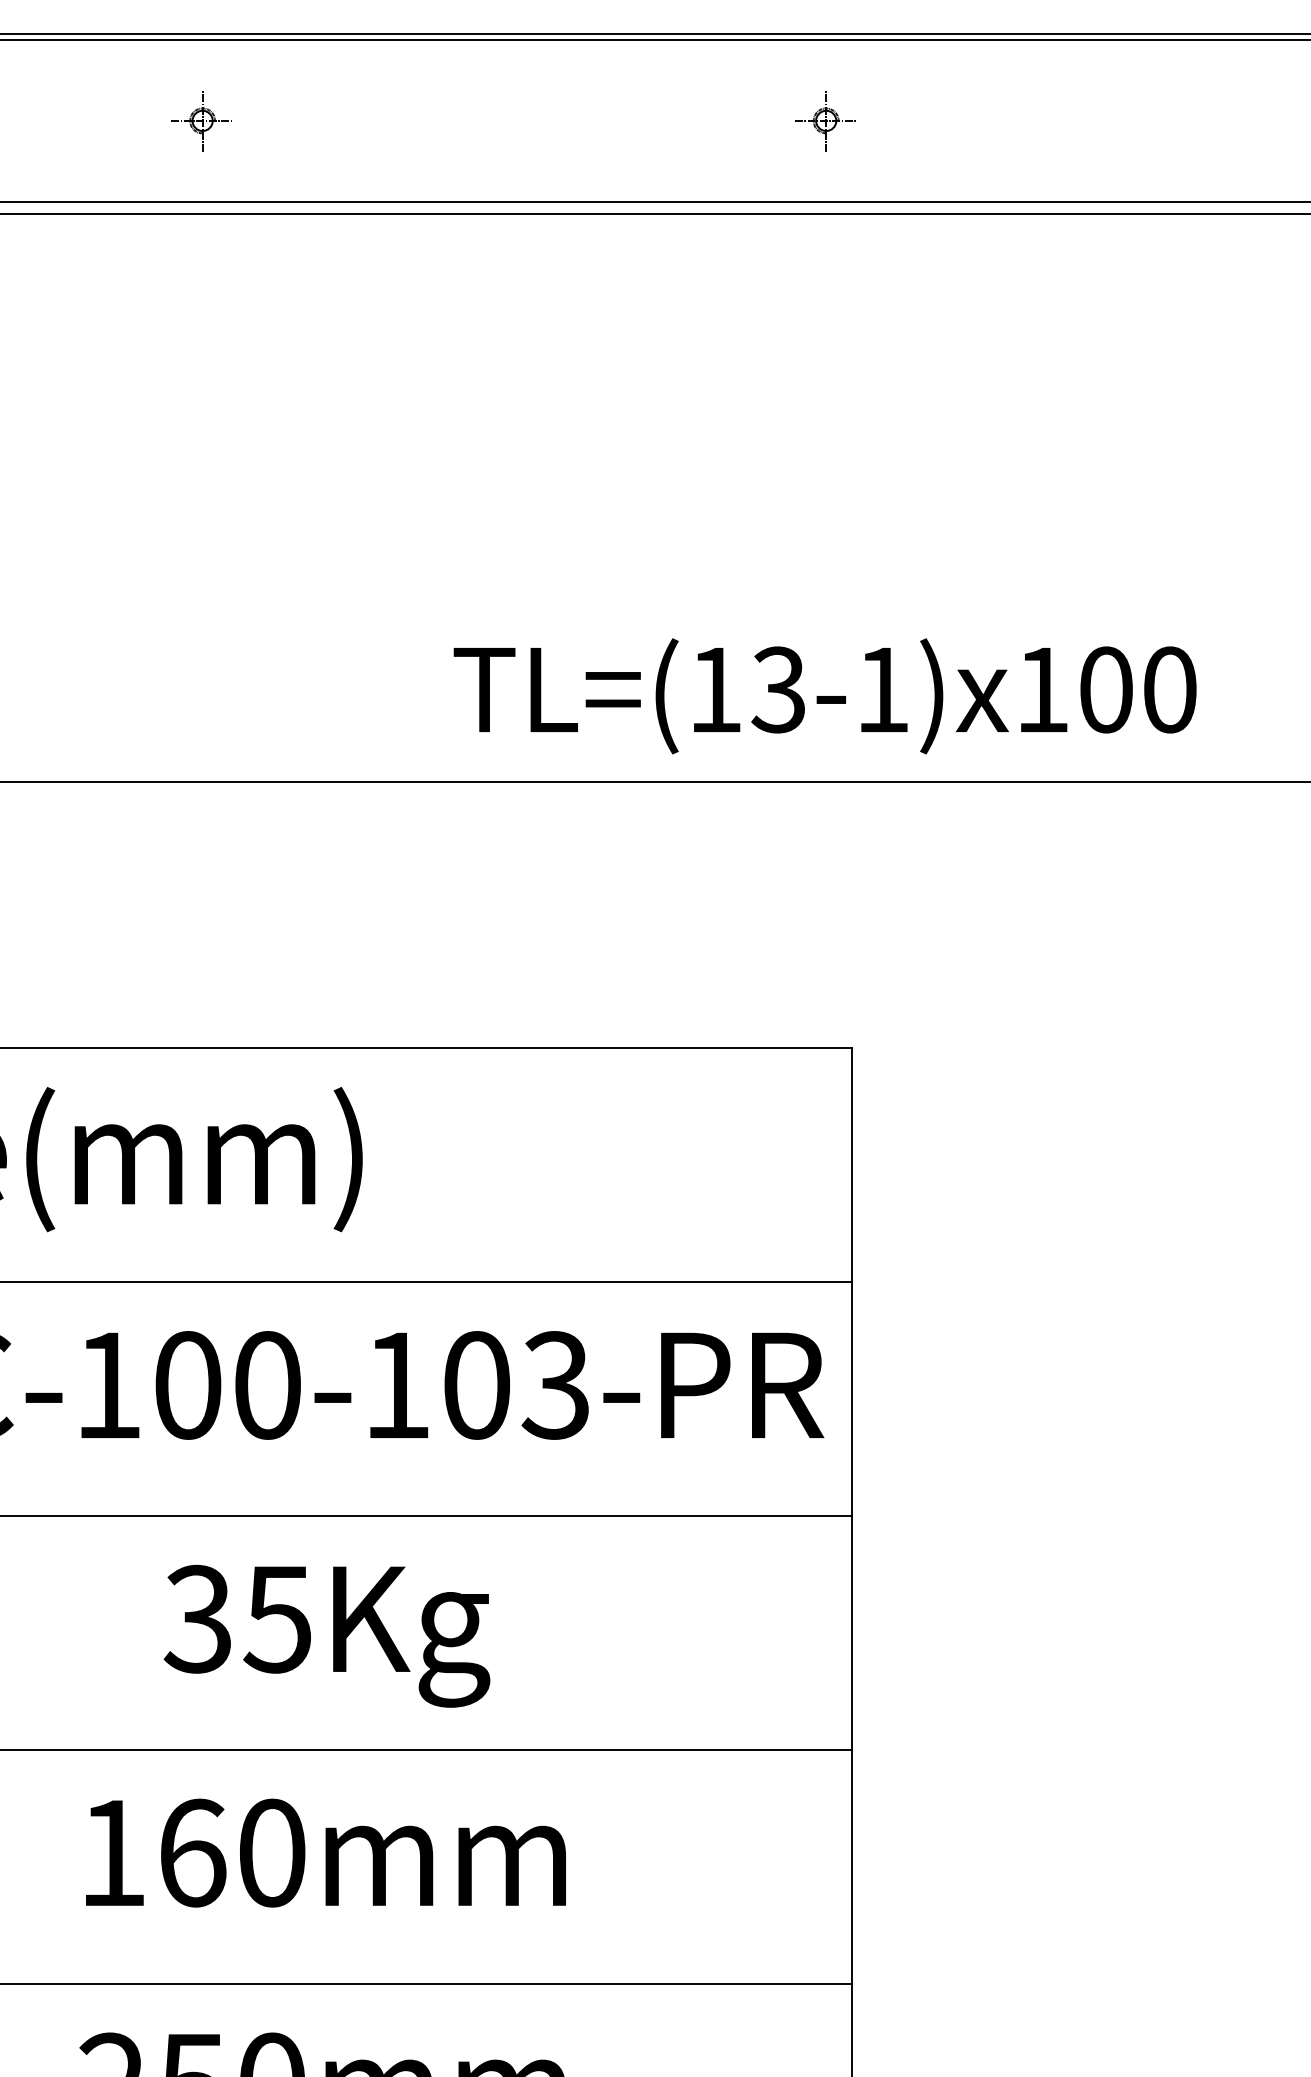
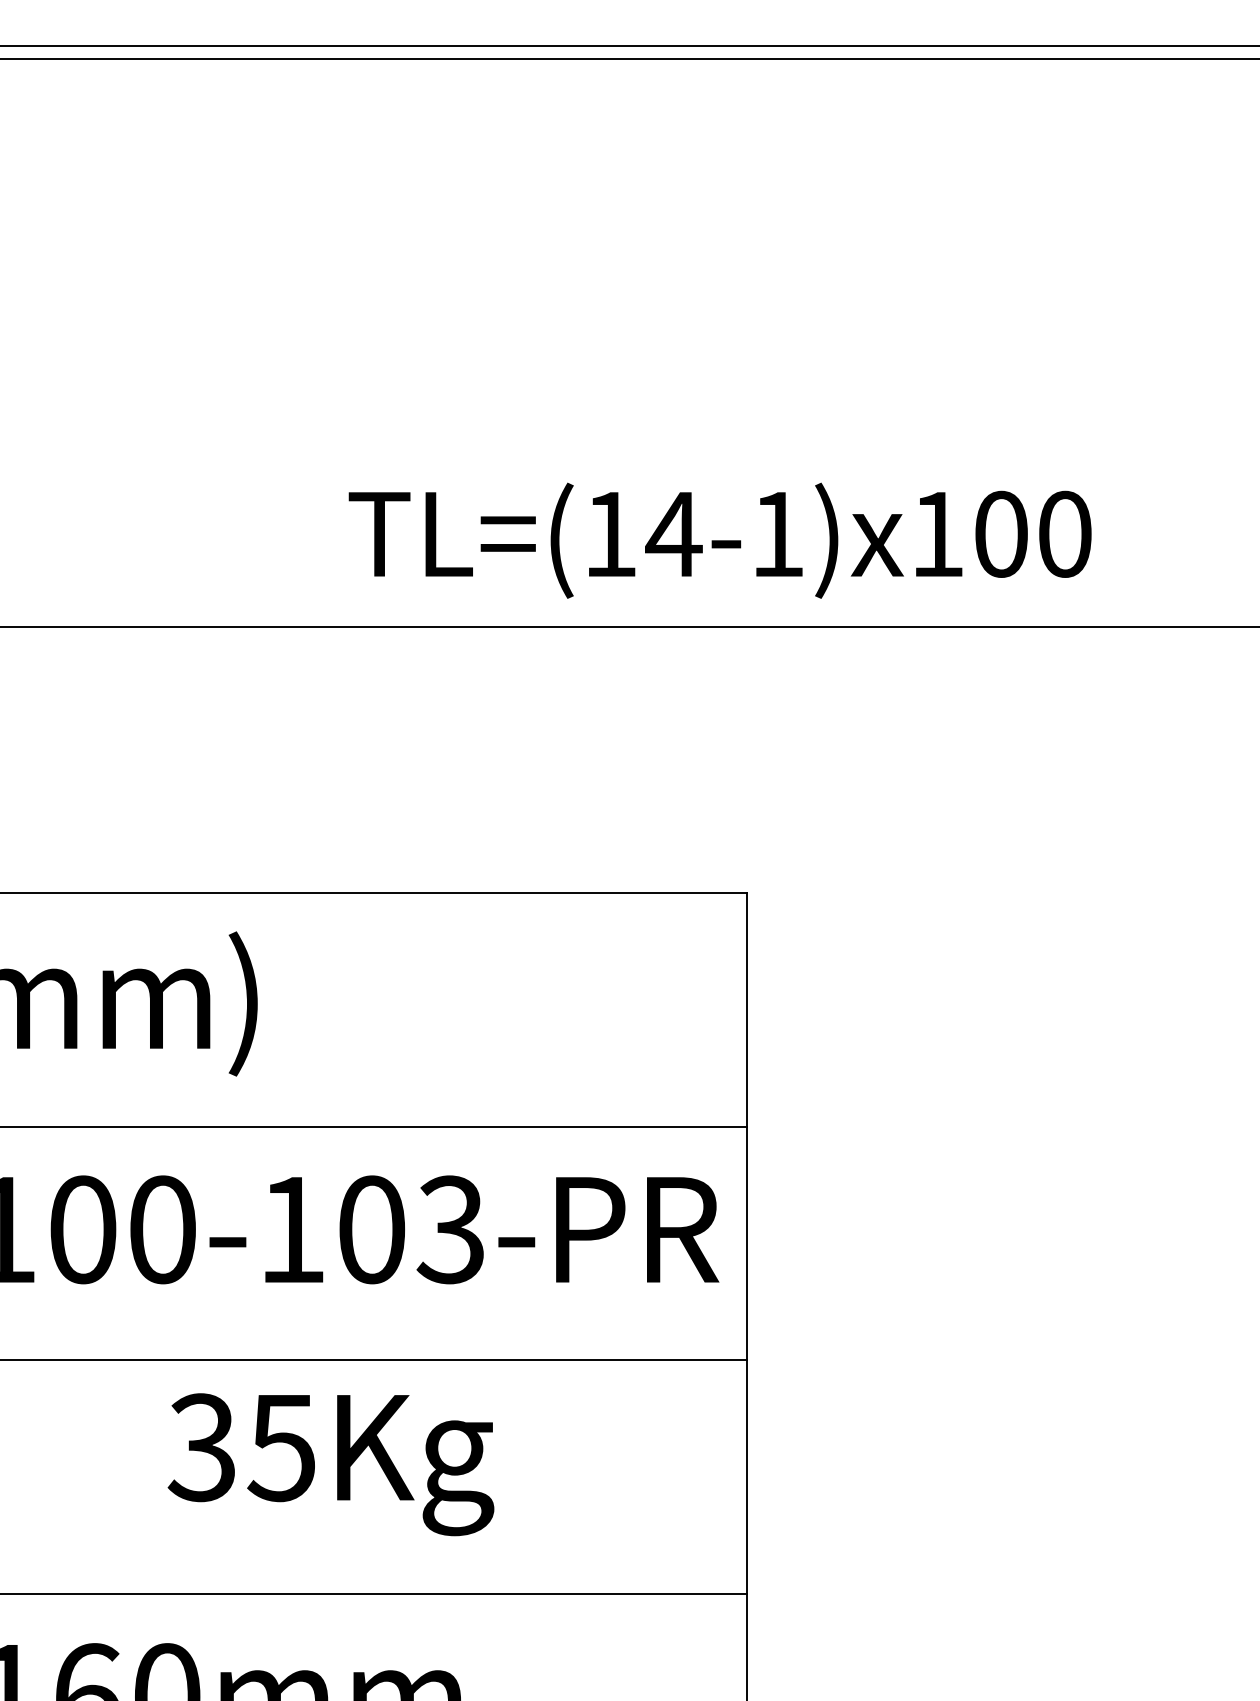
text: (778, 689) -> (673, 533), TL=(13-1)x100 -> TL=(14-1)x100
text: (326, 1635) -> (330, 1463), moved

